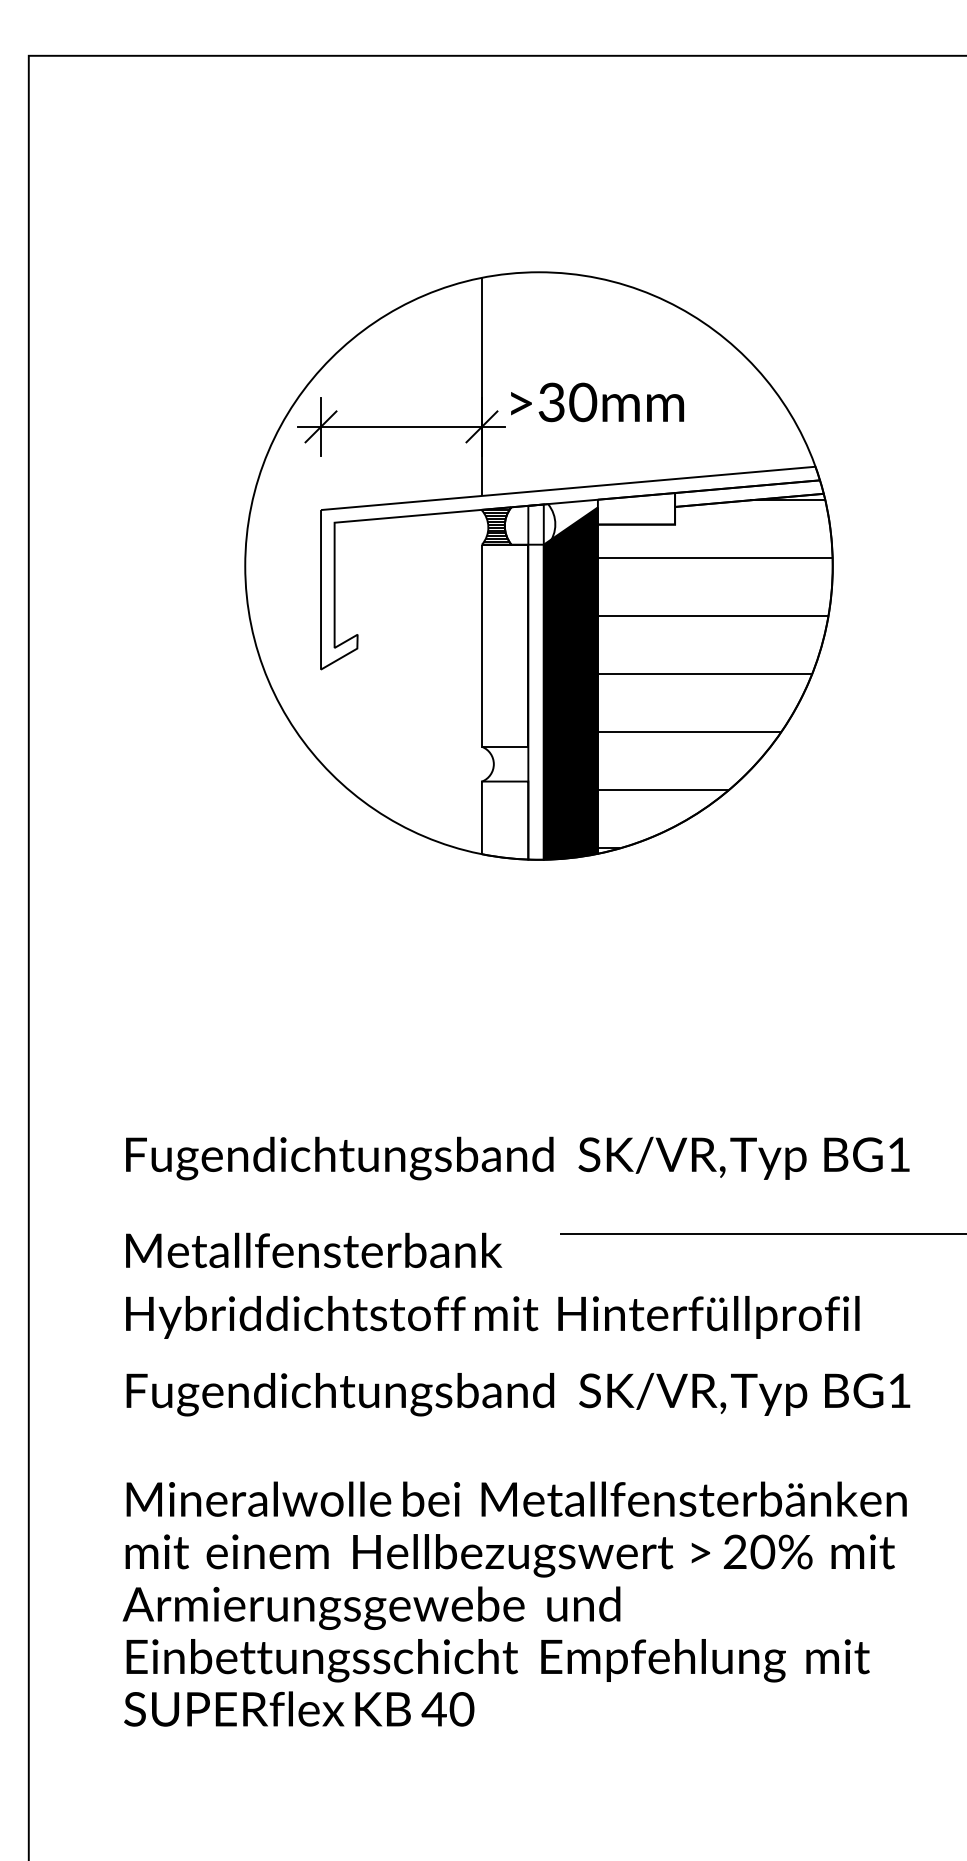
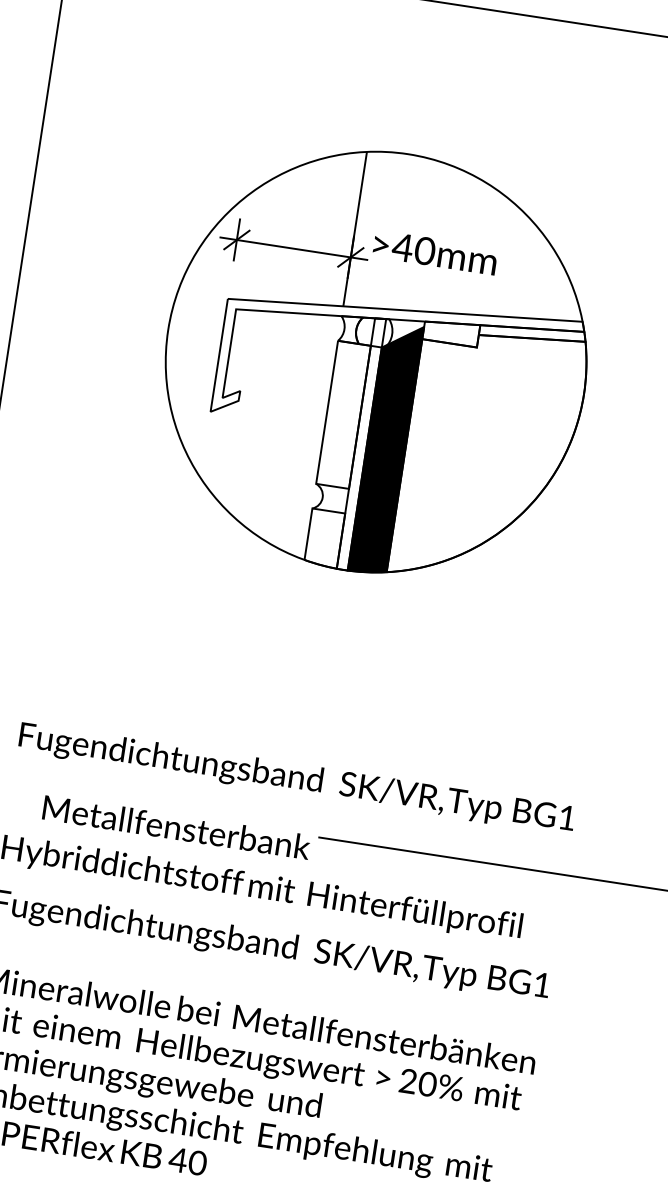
text: (551, 402) -> (402, 247), >30mm -> >40mm
hatch: (495, 525) -> (349, 328), removed
hatch: (714, 674) -> (488, 457), removed
text: (314, 1250) -> (177, 827), moved

